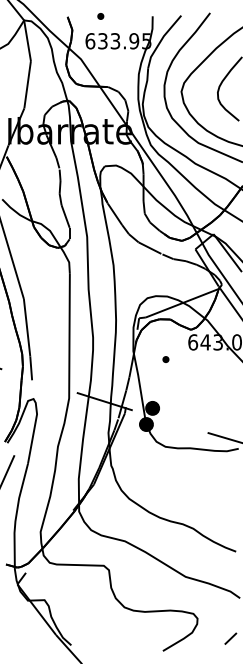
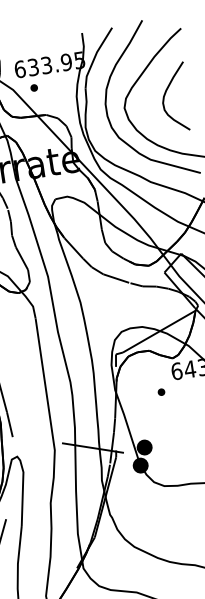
part: (100, 16) -> (33, 88), moved
part: (165, 359) -> (161, 392), moved

